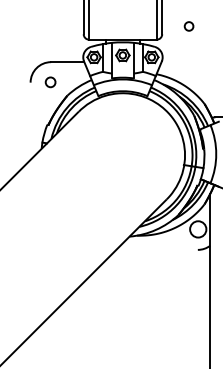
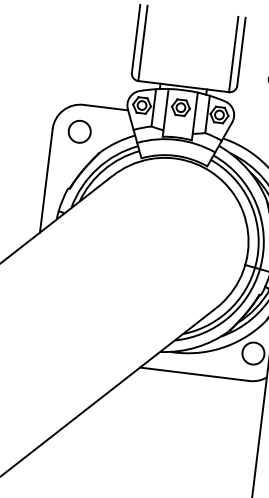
circle: (50, 82) -> (79, 132), size x1.67
line: (30, 120) -> (46, 179), added
line: (156, 249) -> (194, 373), added

